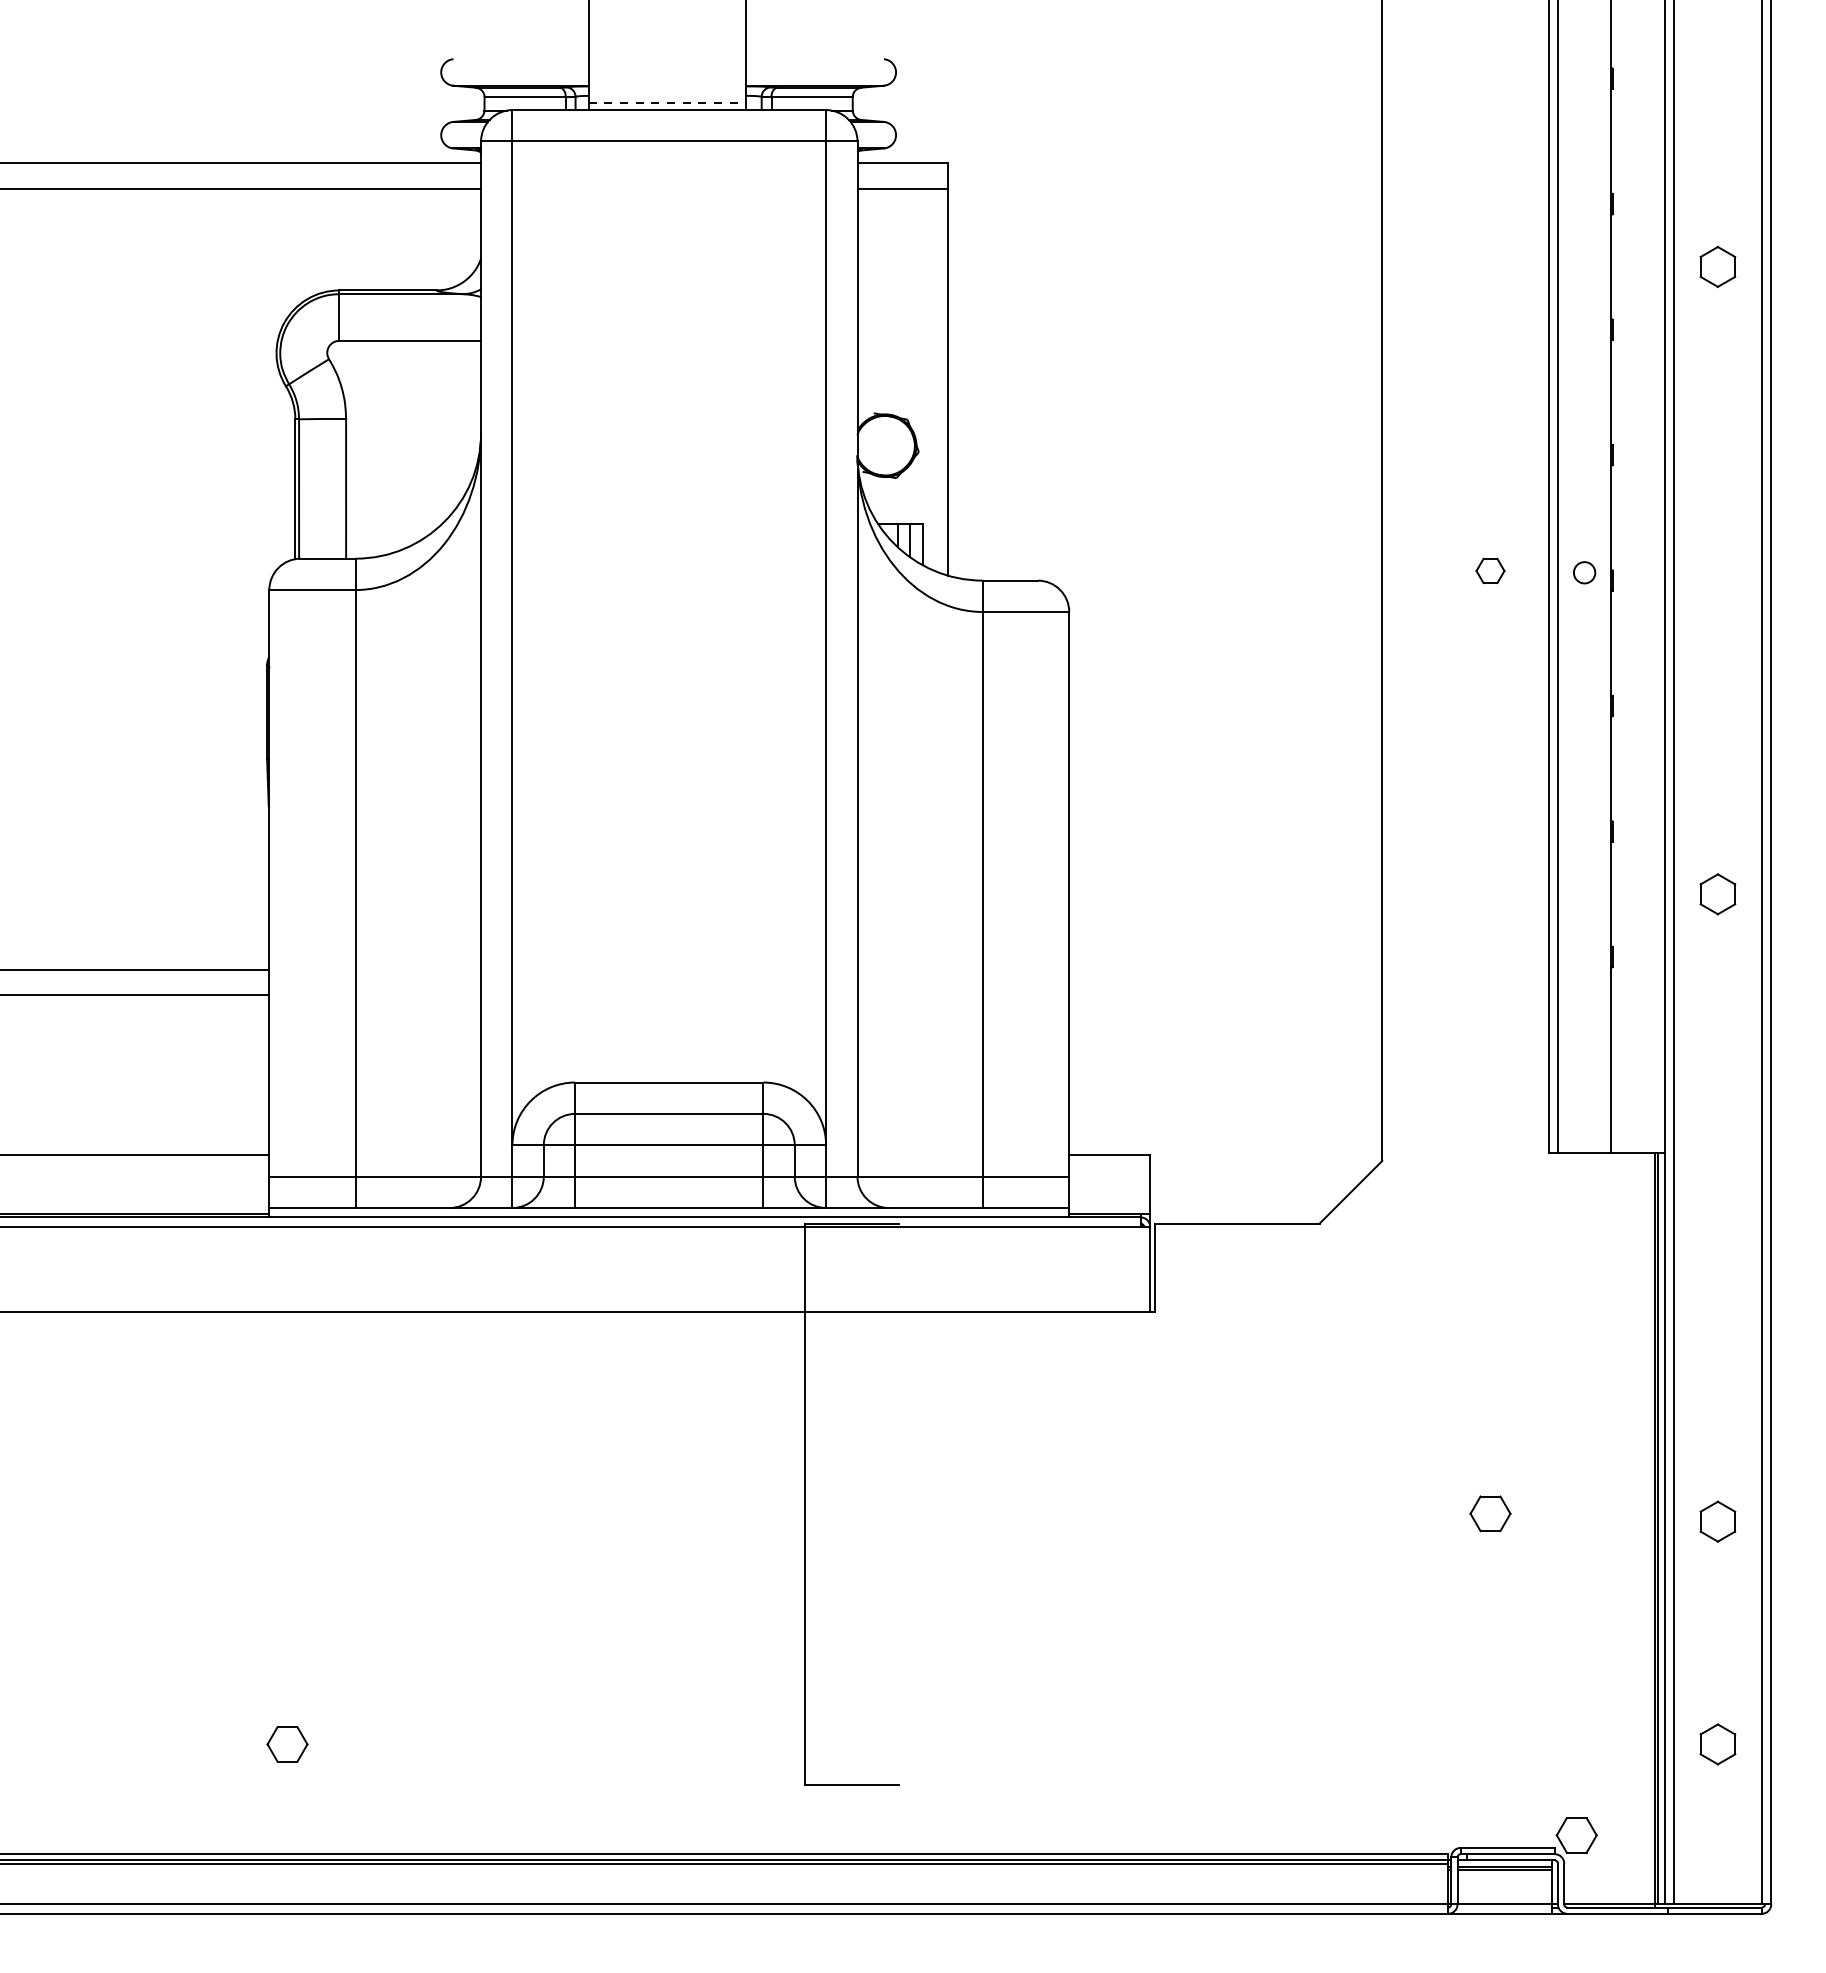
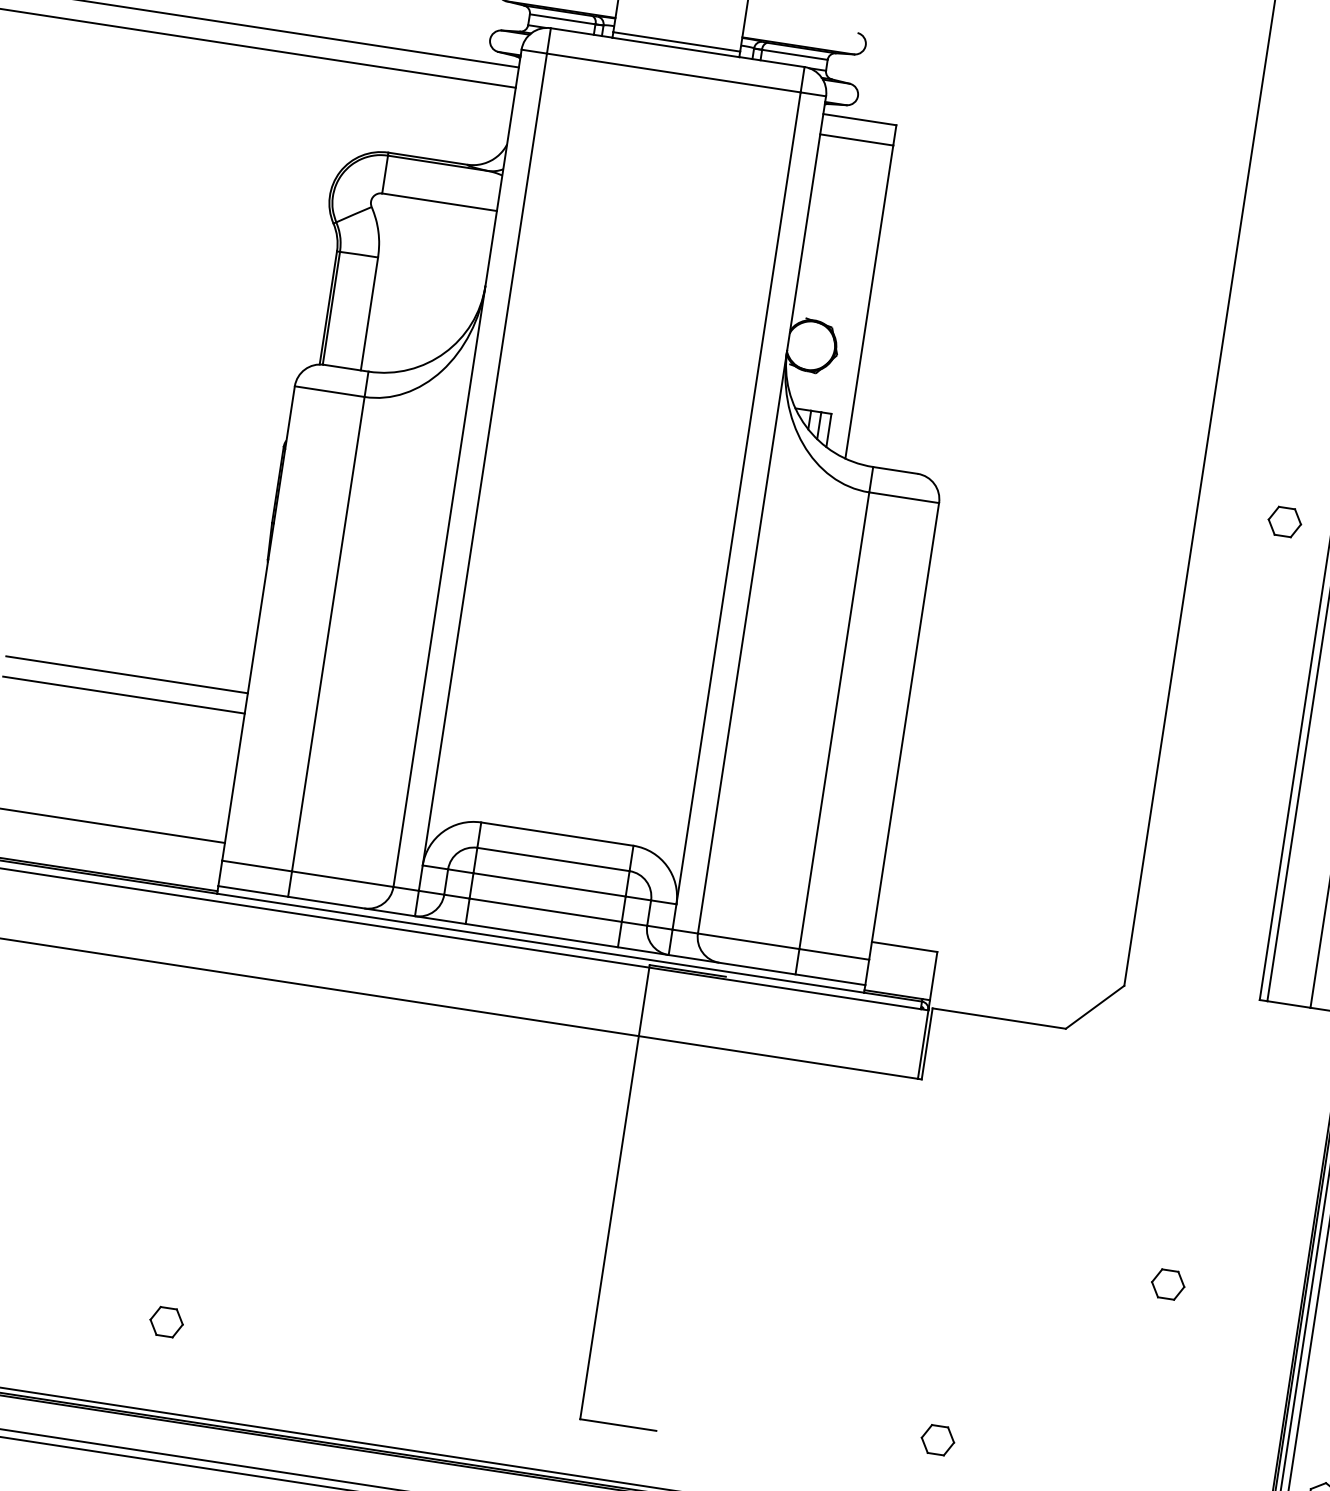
line: (667, 103) -> (677, 42), dashed -> solid
part: (1490, 570) -> (1284, 521), size x1.43
part: (1241, 1744) -> (938, 1440), added

